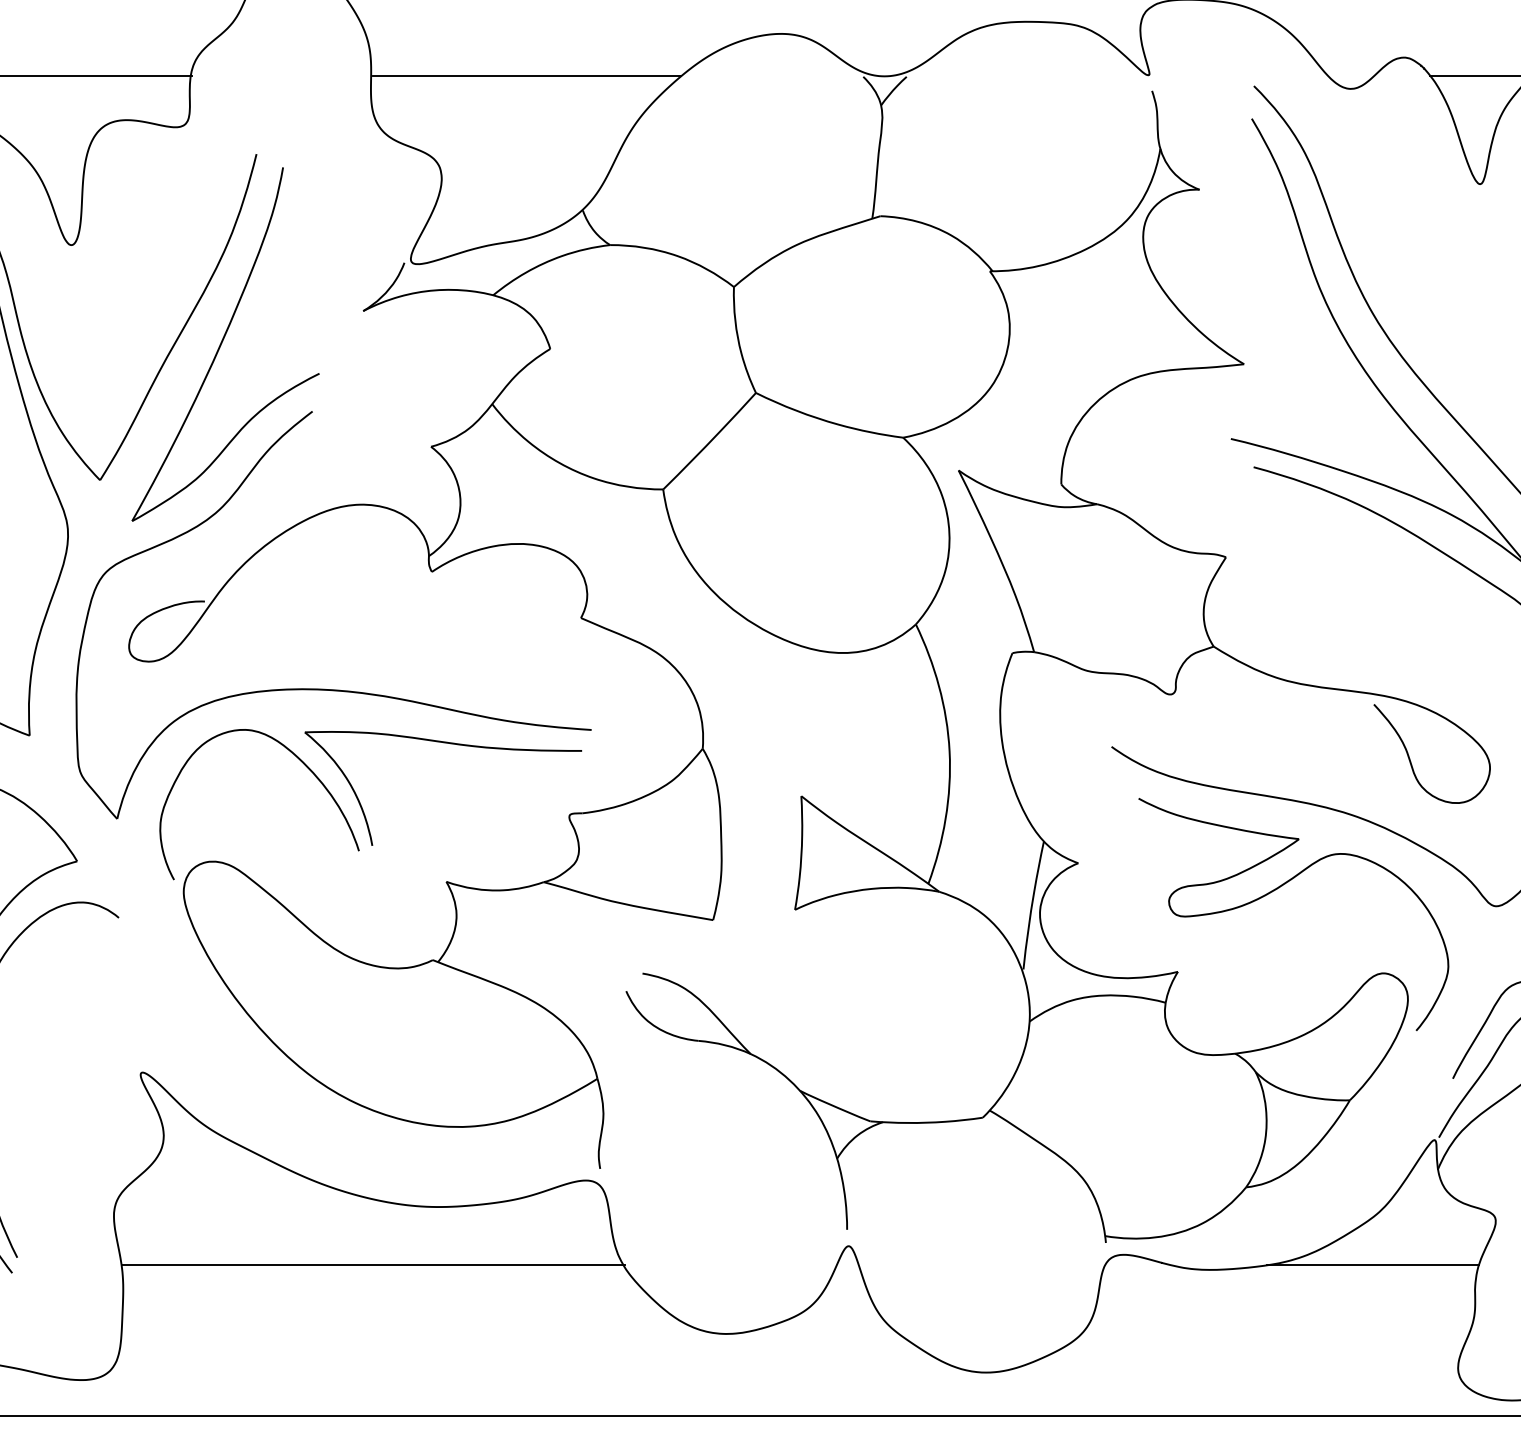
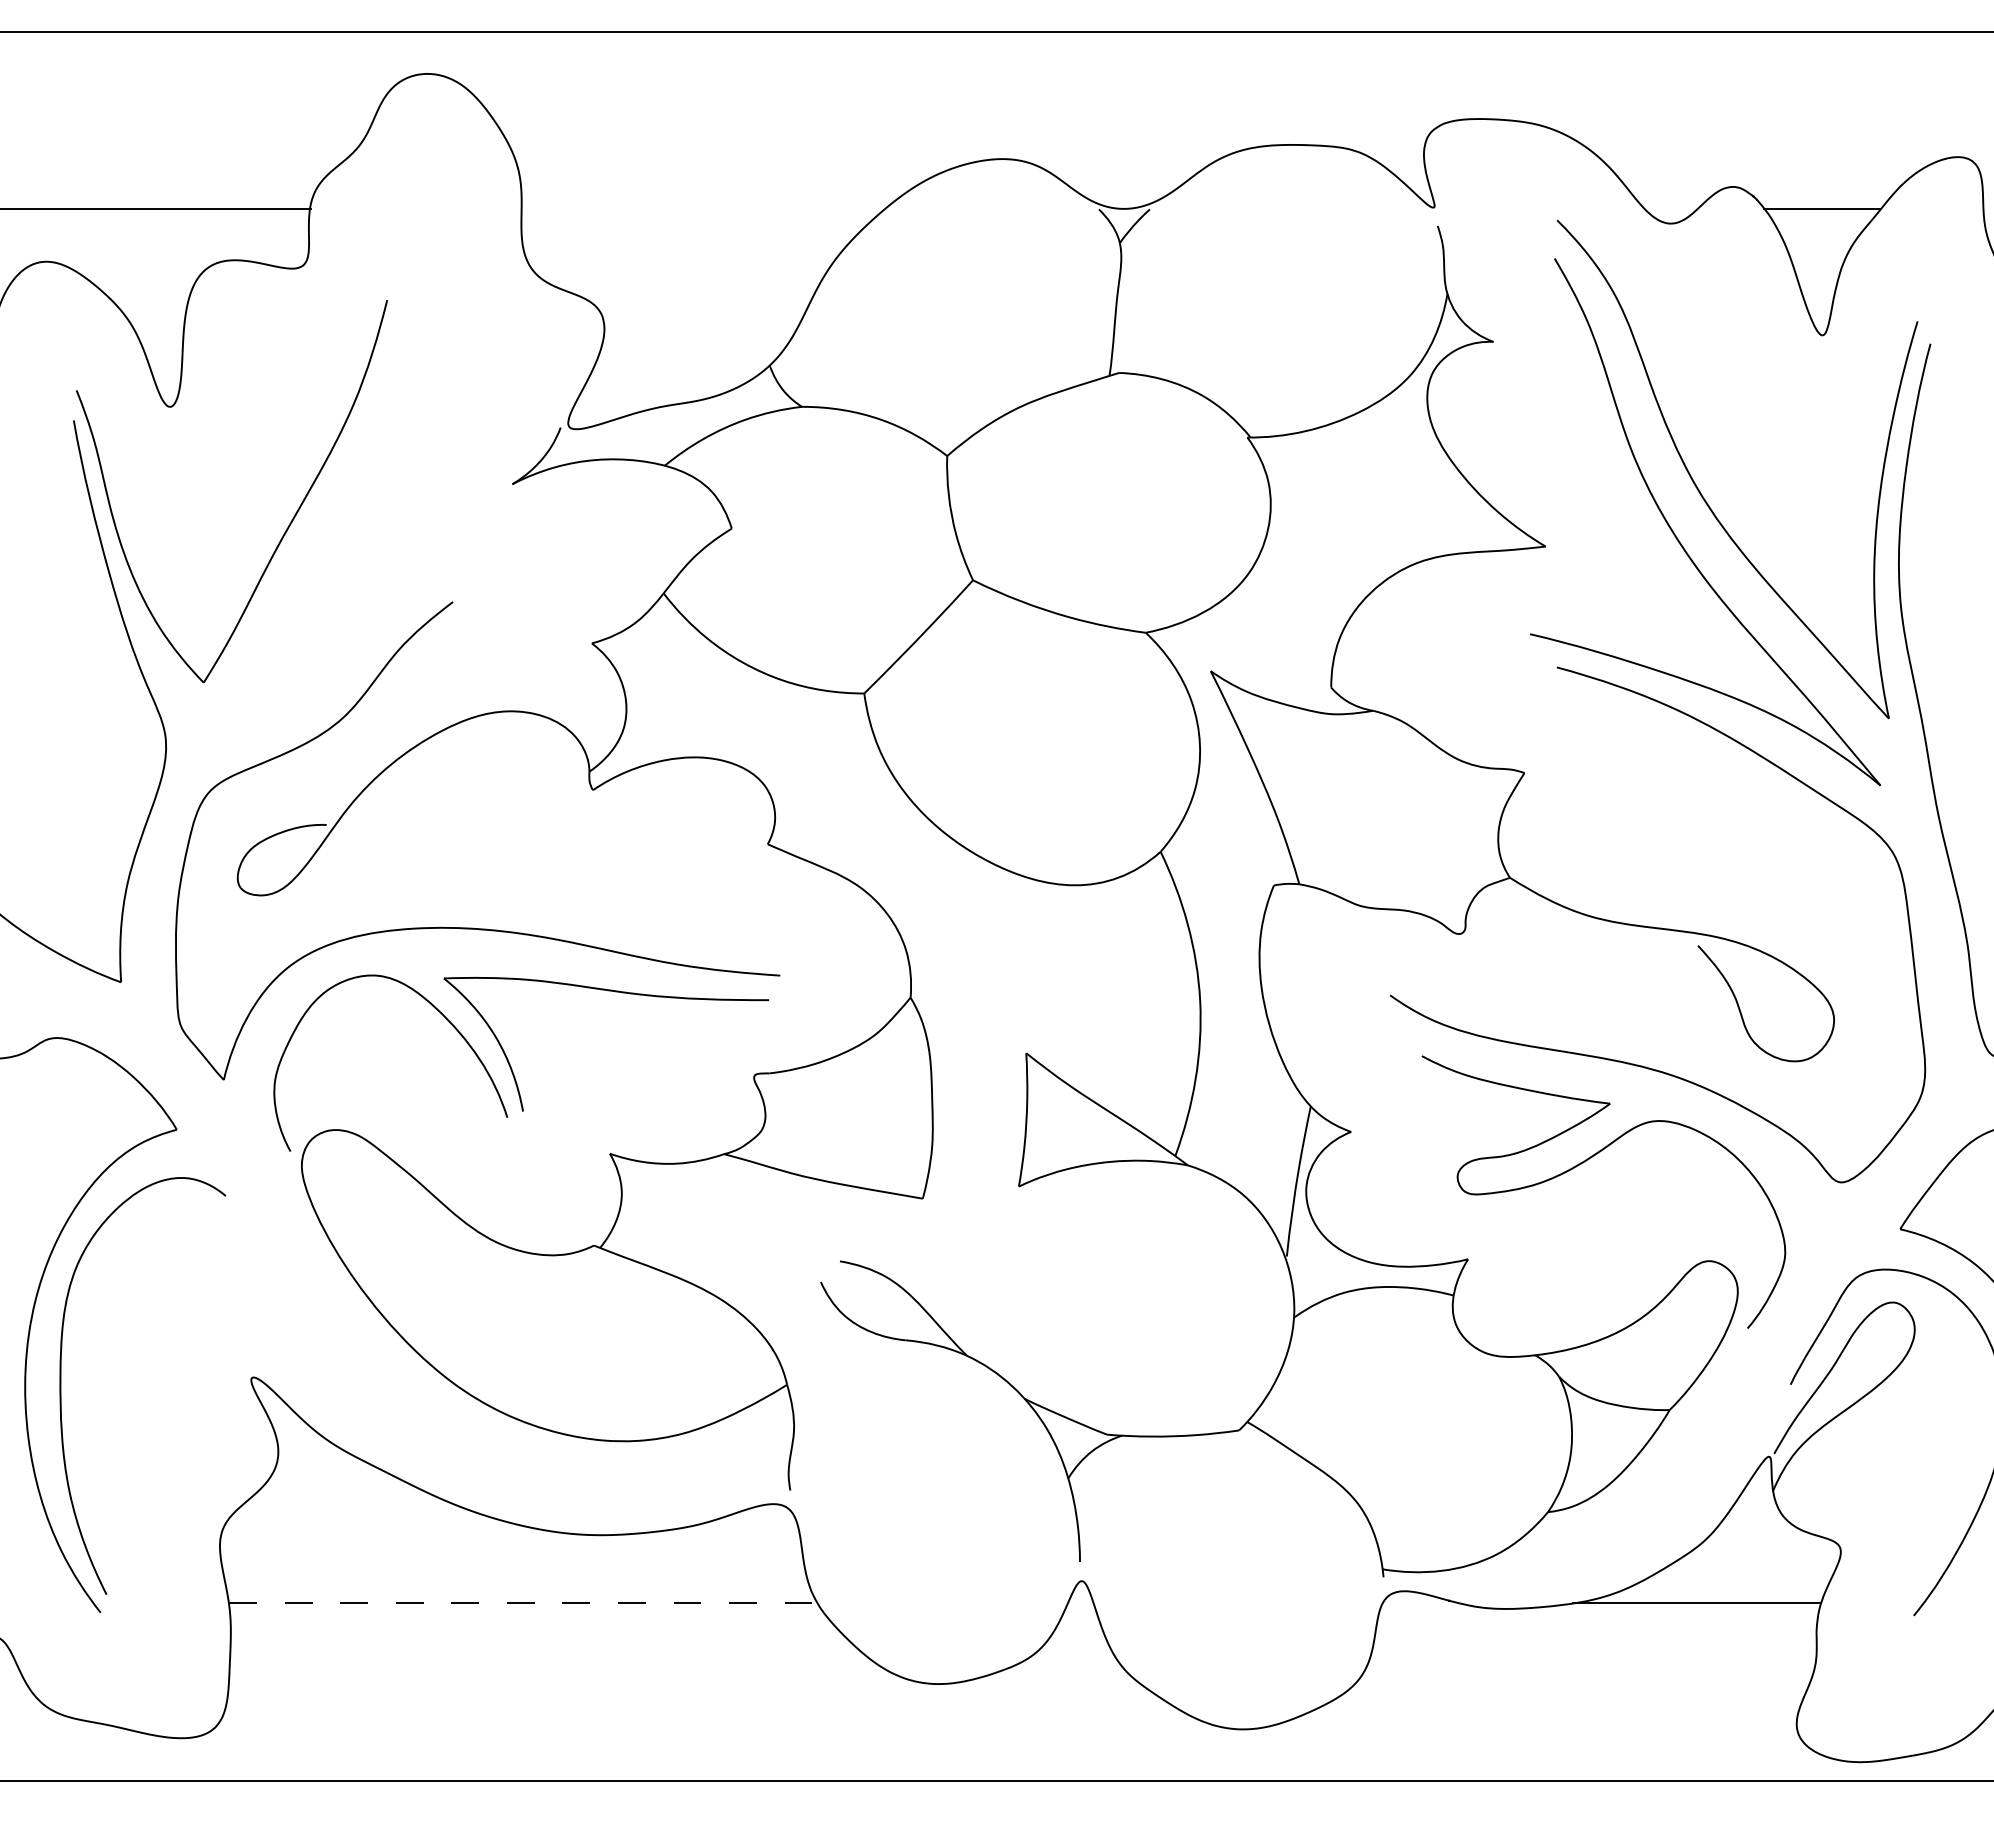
line: (526, 76) -> (703, 209), removed
part: (225, 344) -> (350, 523), removed
line: (374, 1265) -> (525, 1603), solid -> dashed

